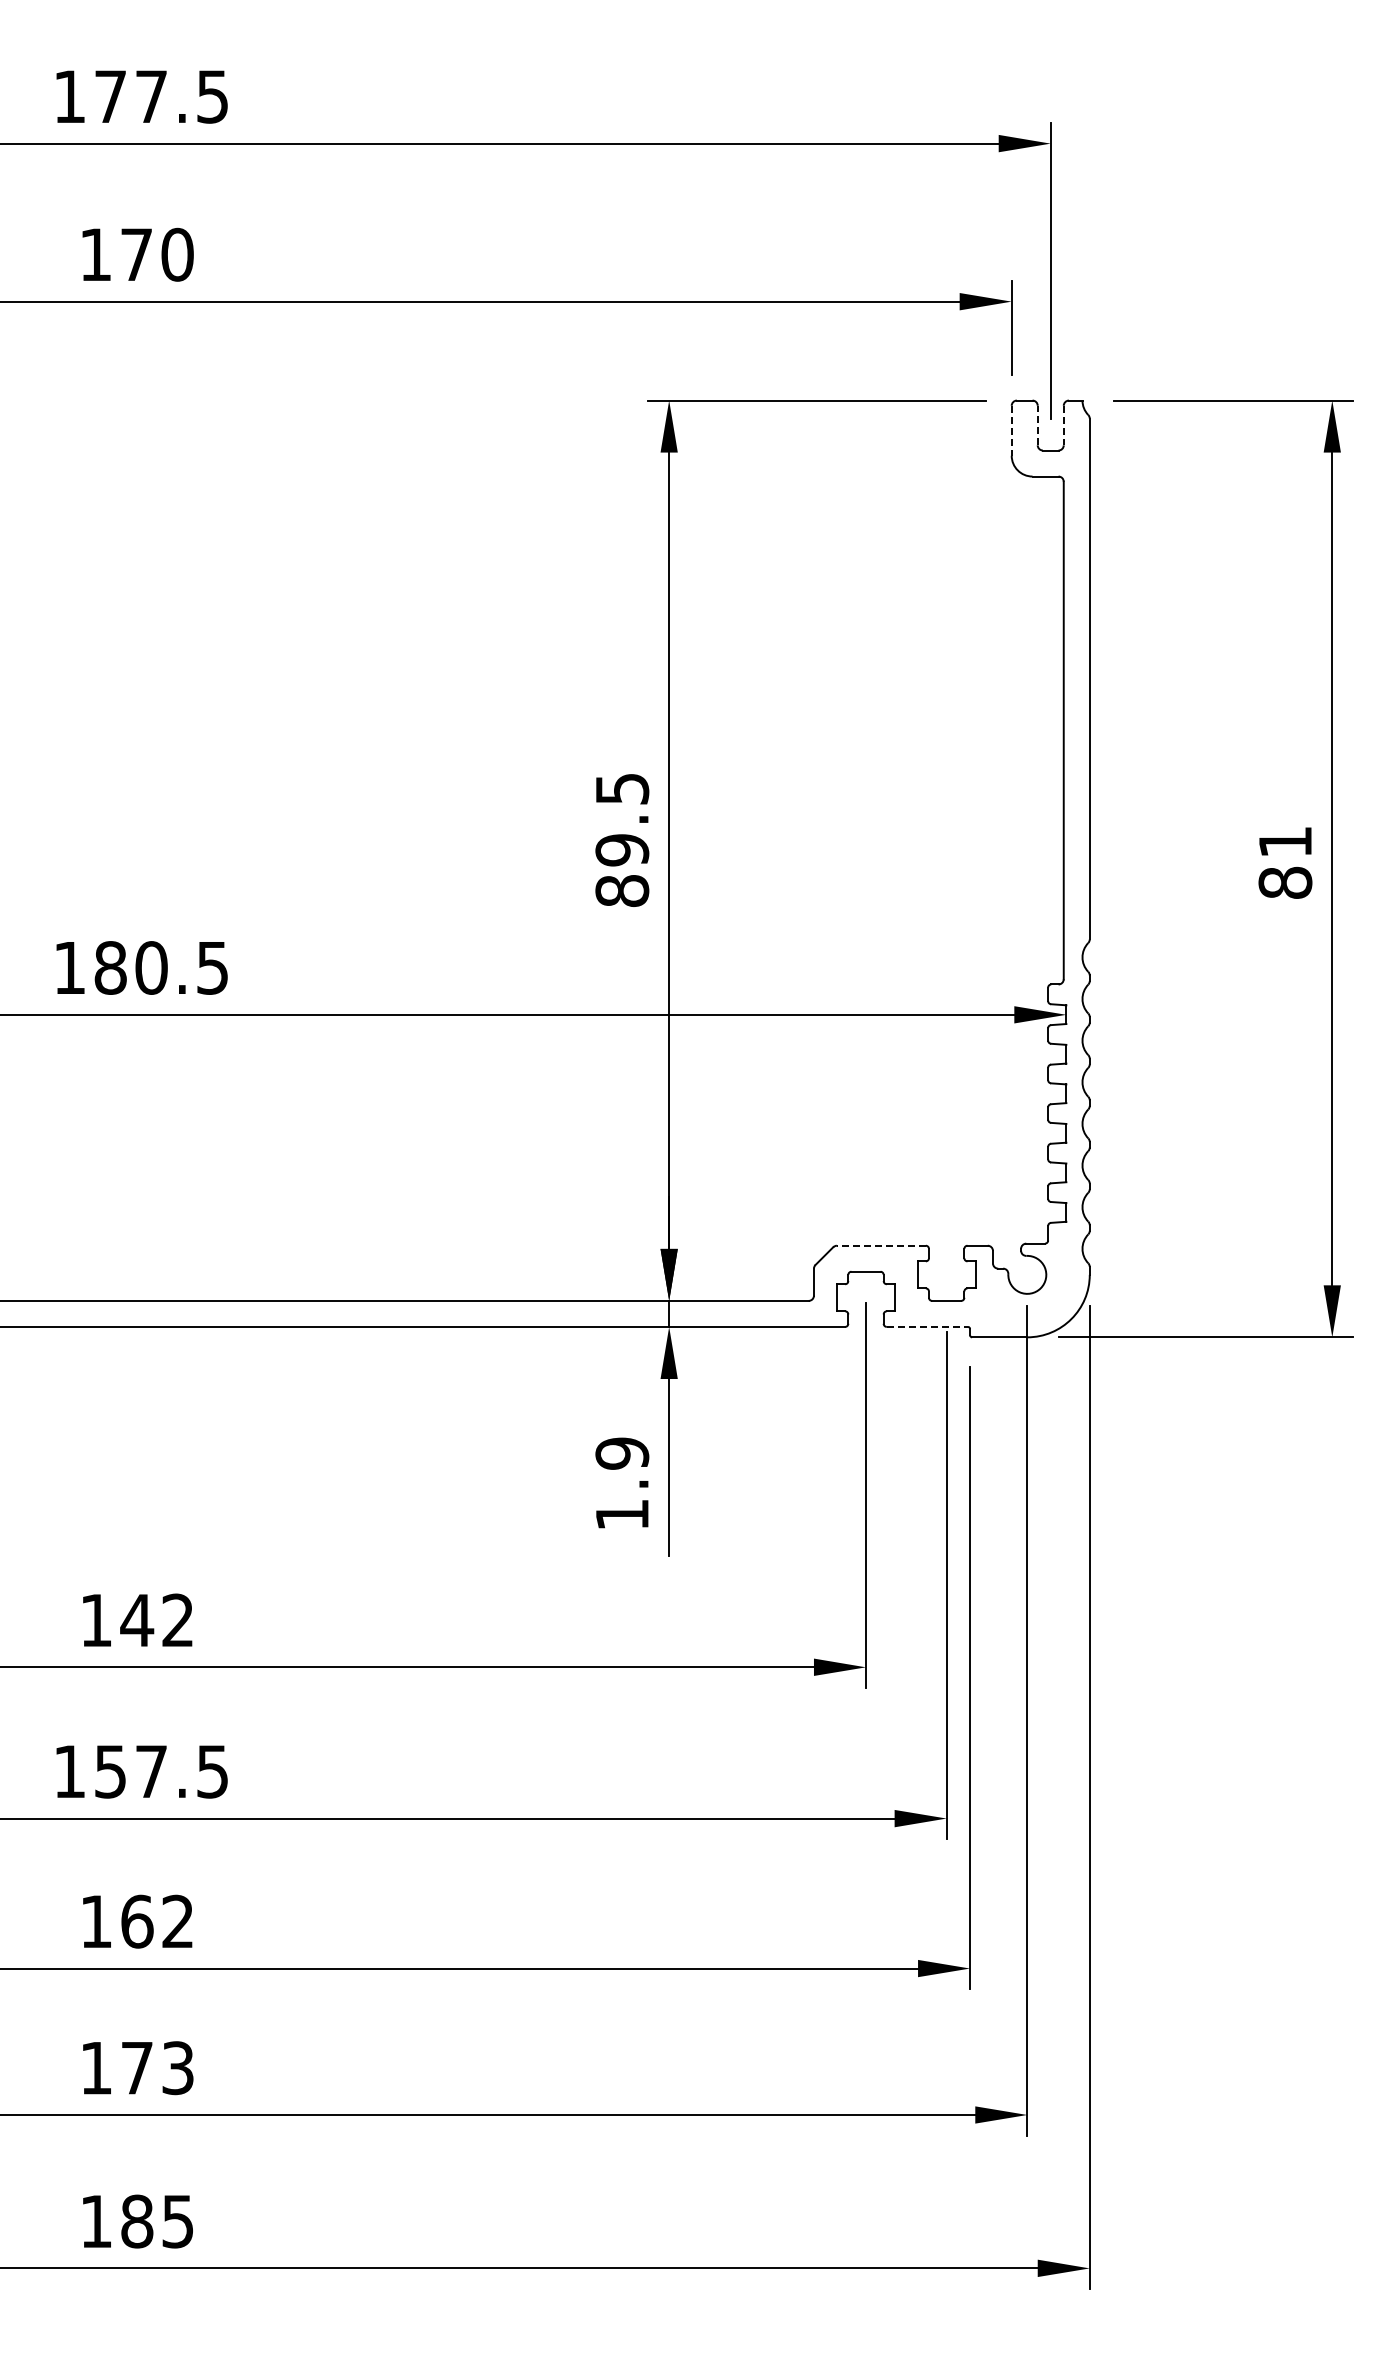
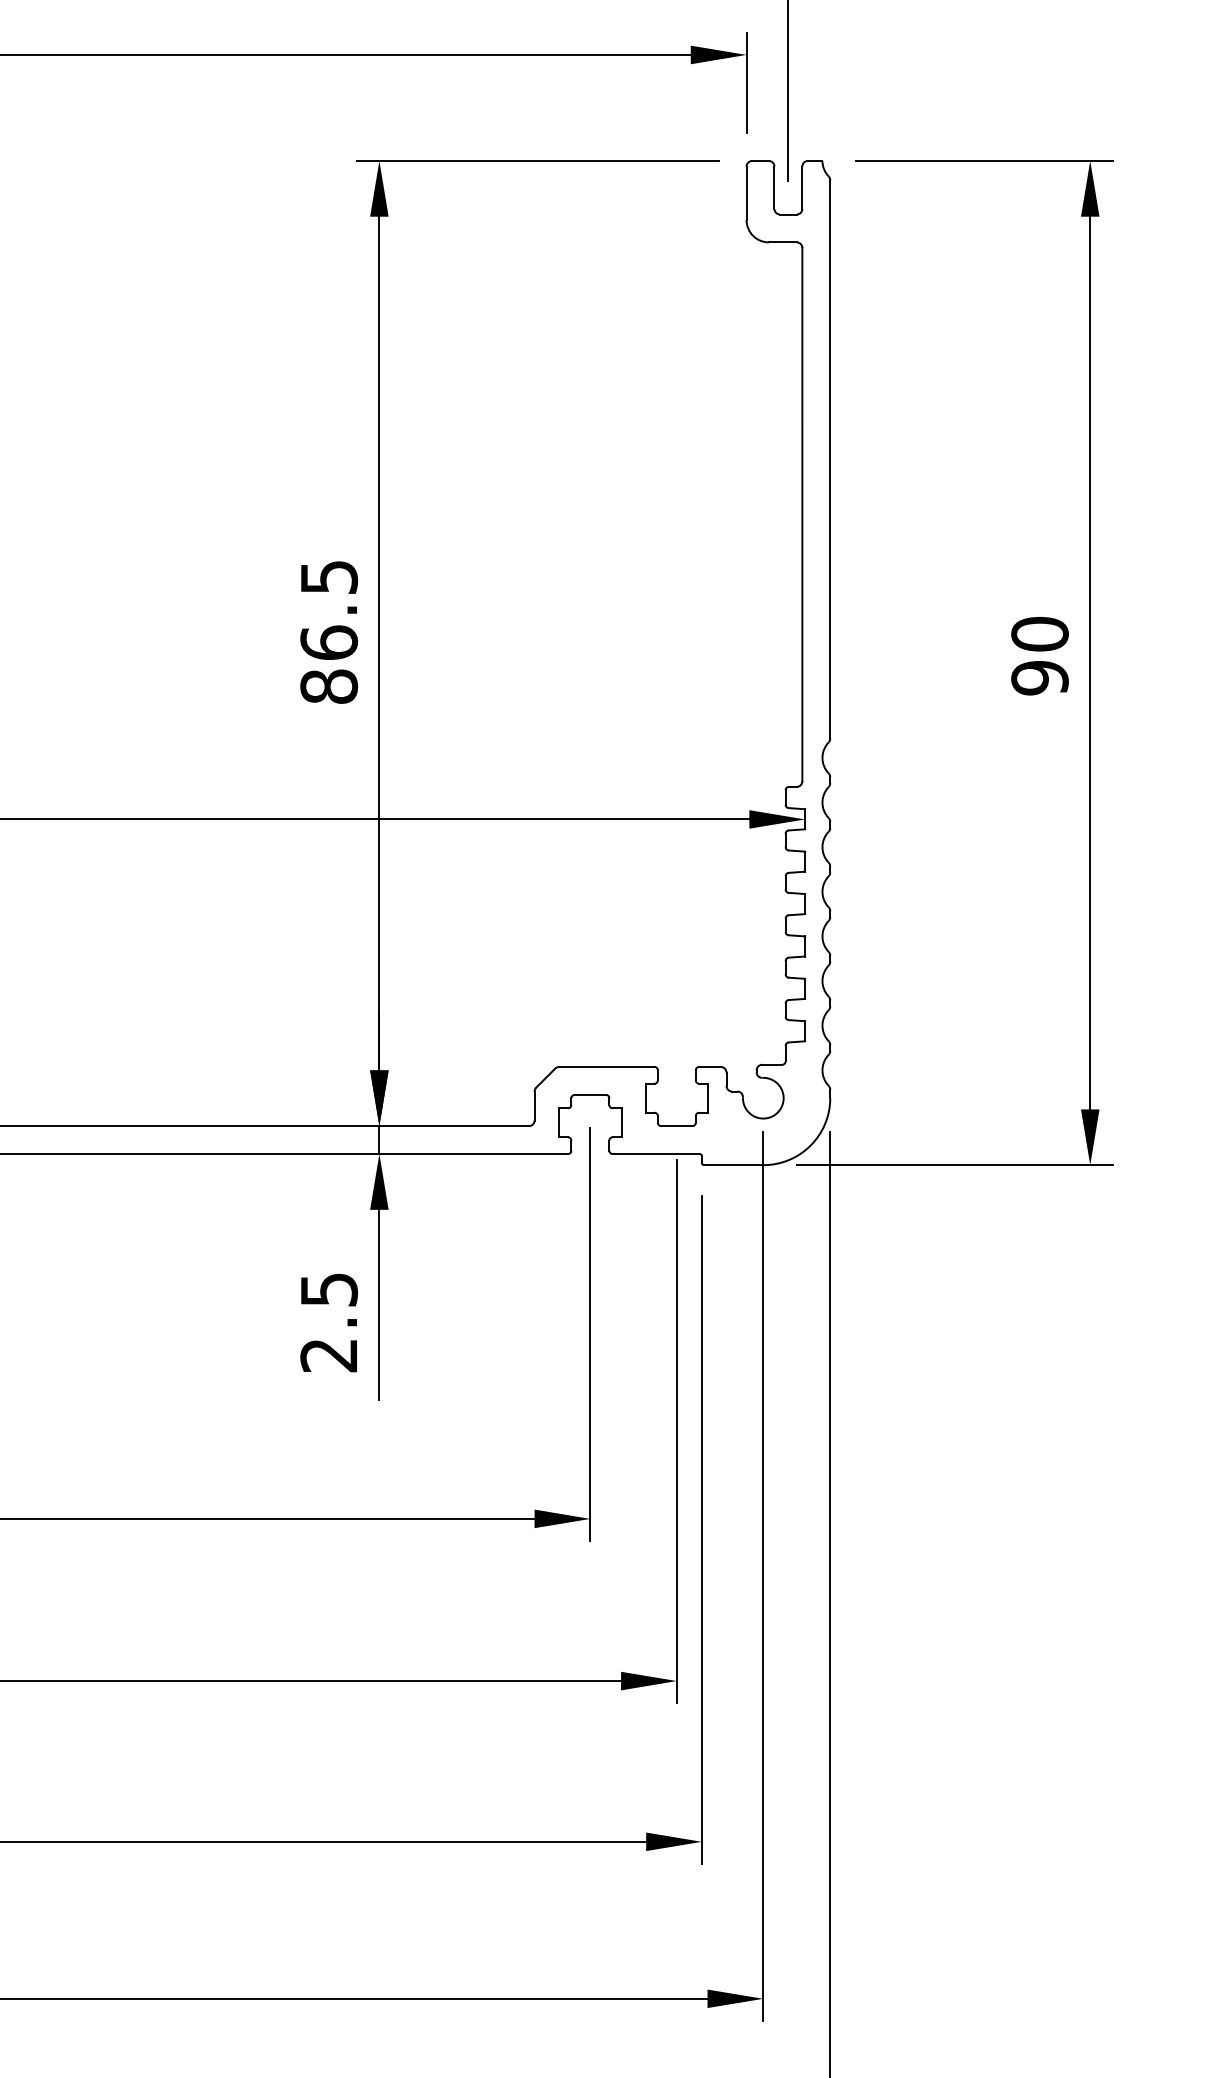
line: (1037, 425) -> (774, 187), dashed -> solid
line: (1063, 425) -> (802, 187), dashed -> solid
line: (1011, 430) -> (746, 193), dashed -> solid
text: (622, 849) -> (329, 642), 89.5 -> 86.5
text: (1285, 862) -> (1040, 656), 81 -> 90
line: (880, 1245) -> (605, 1066), dashed -> solid
line: (927, 1326) -> (656, 1153), dashed -> solid
text: (622, 1483) -> (329, 1321), 1.9 -> 2.5

